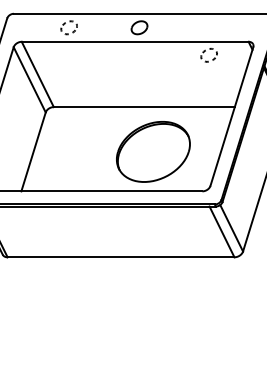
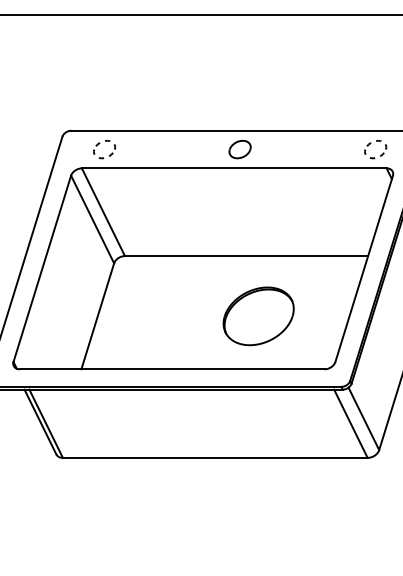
part: (65, 24) -> (99, 144), moved
part: (205, 51) -> (370, 144), moved
part: (153, 152) -> (258, 316), size x0.71

